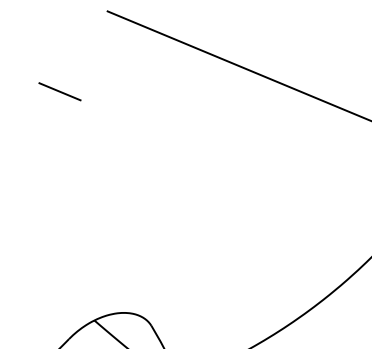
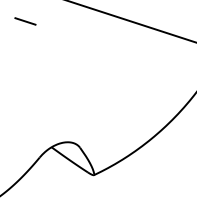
line: (60, 91) -> (25, 21), moved

